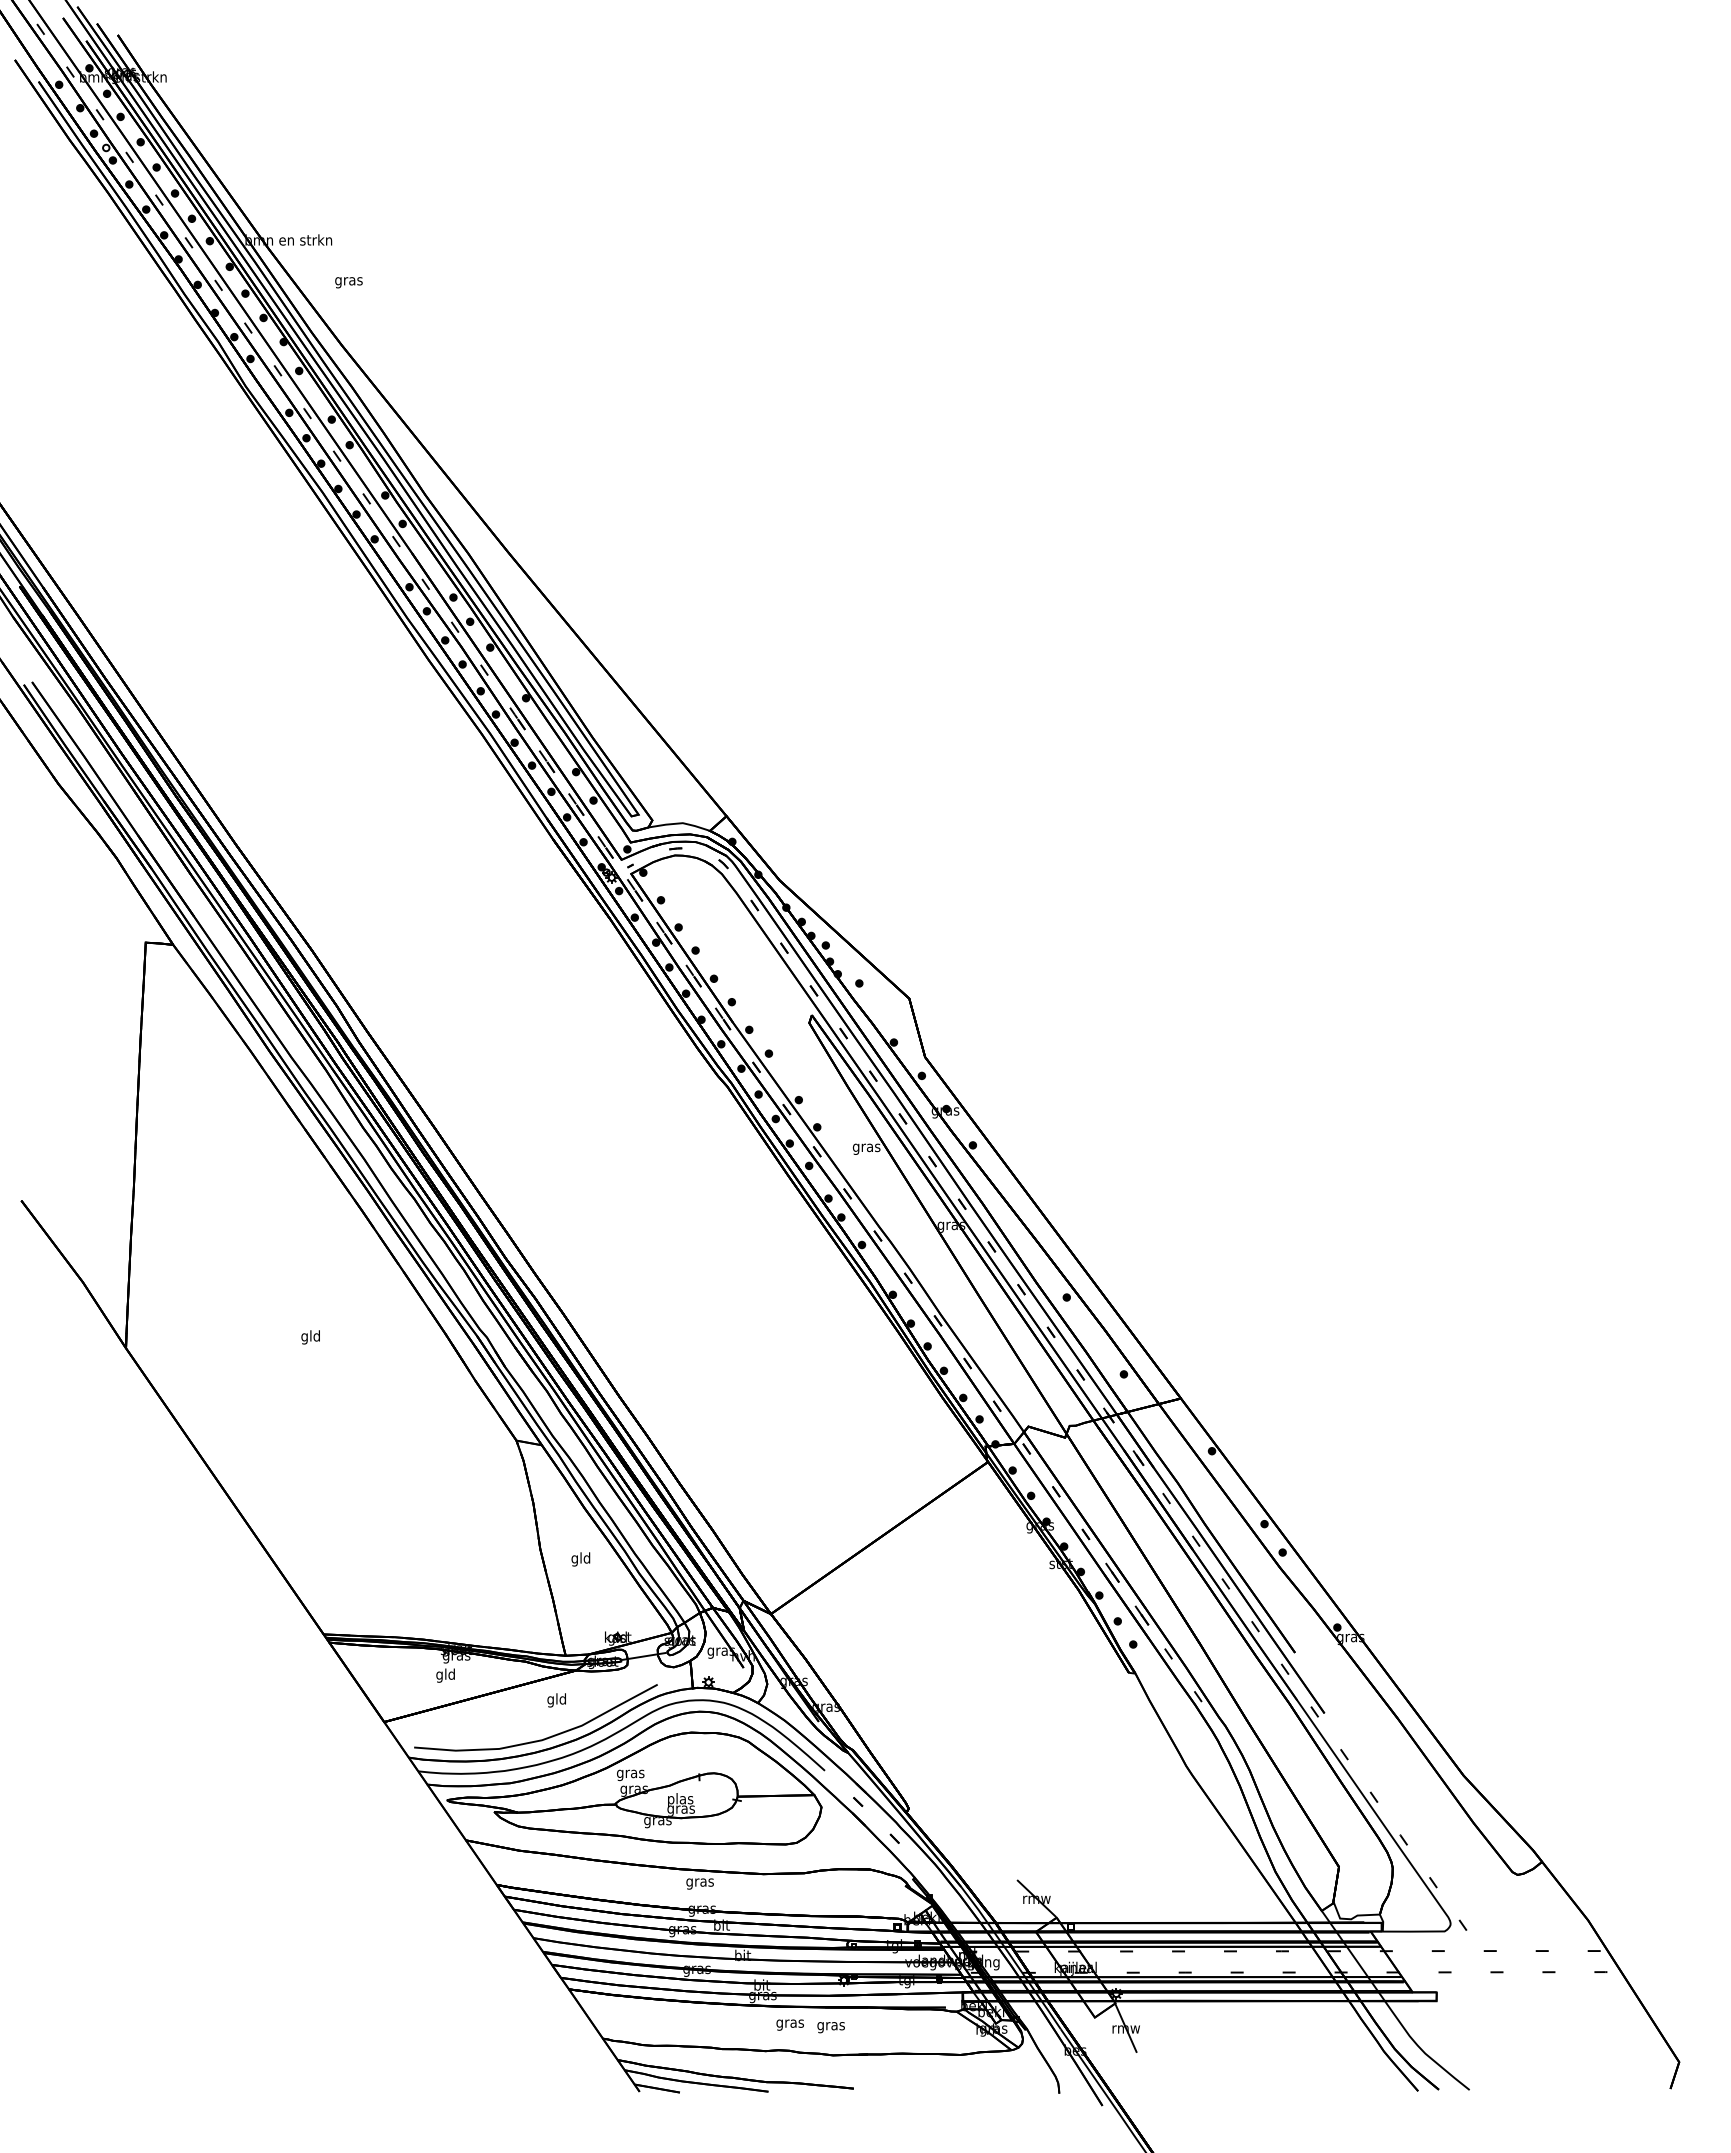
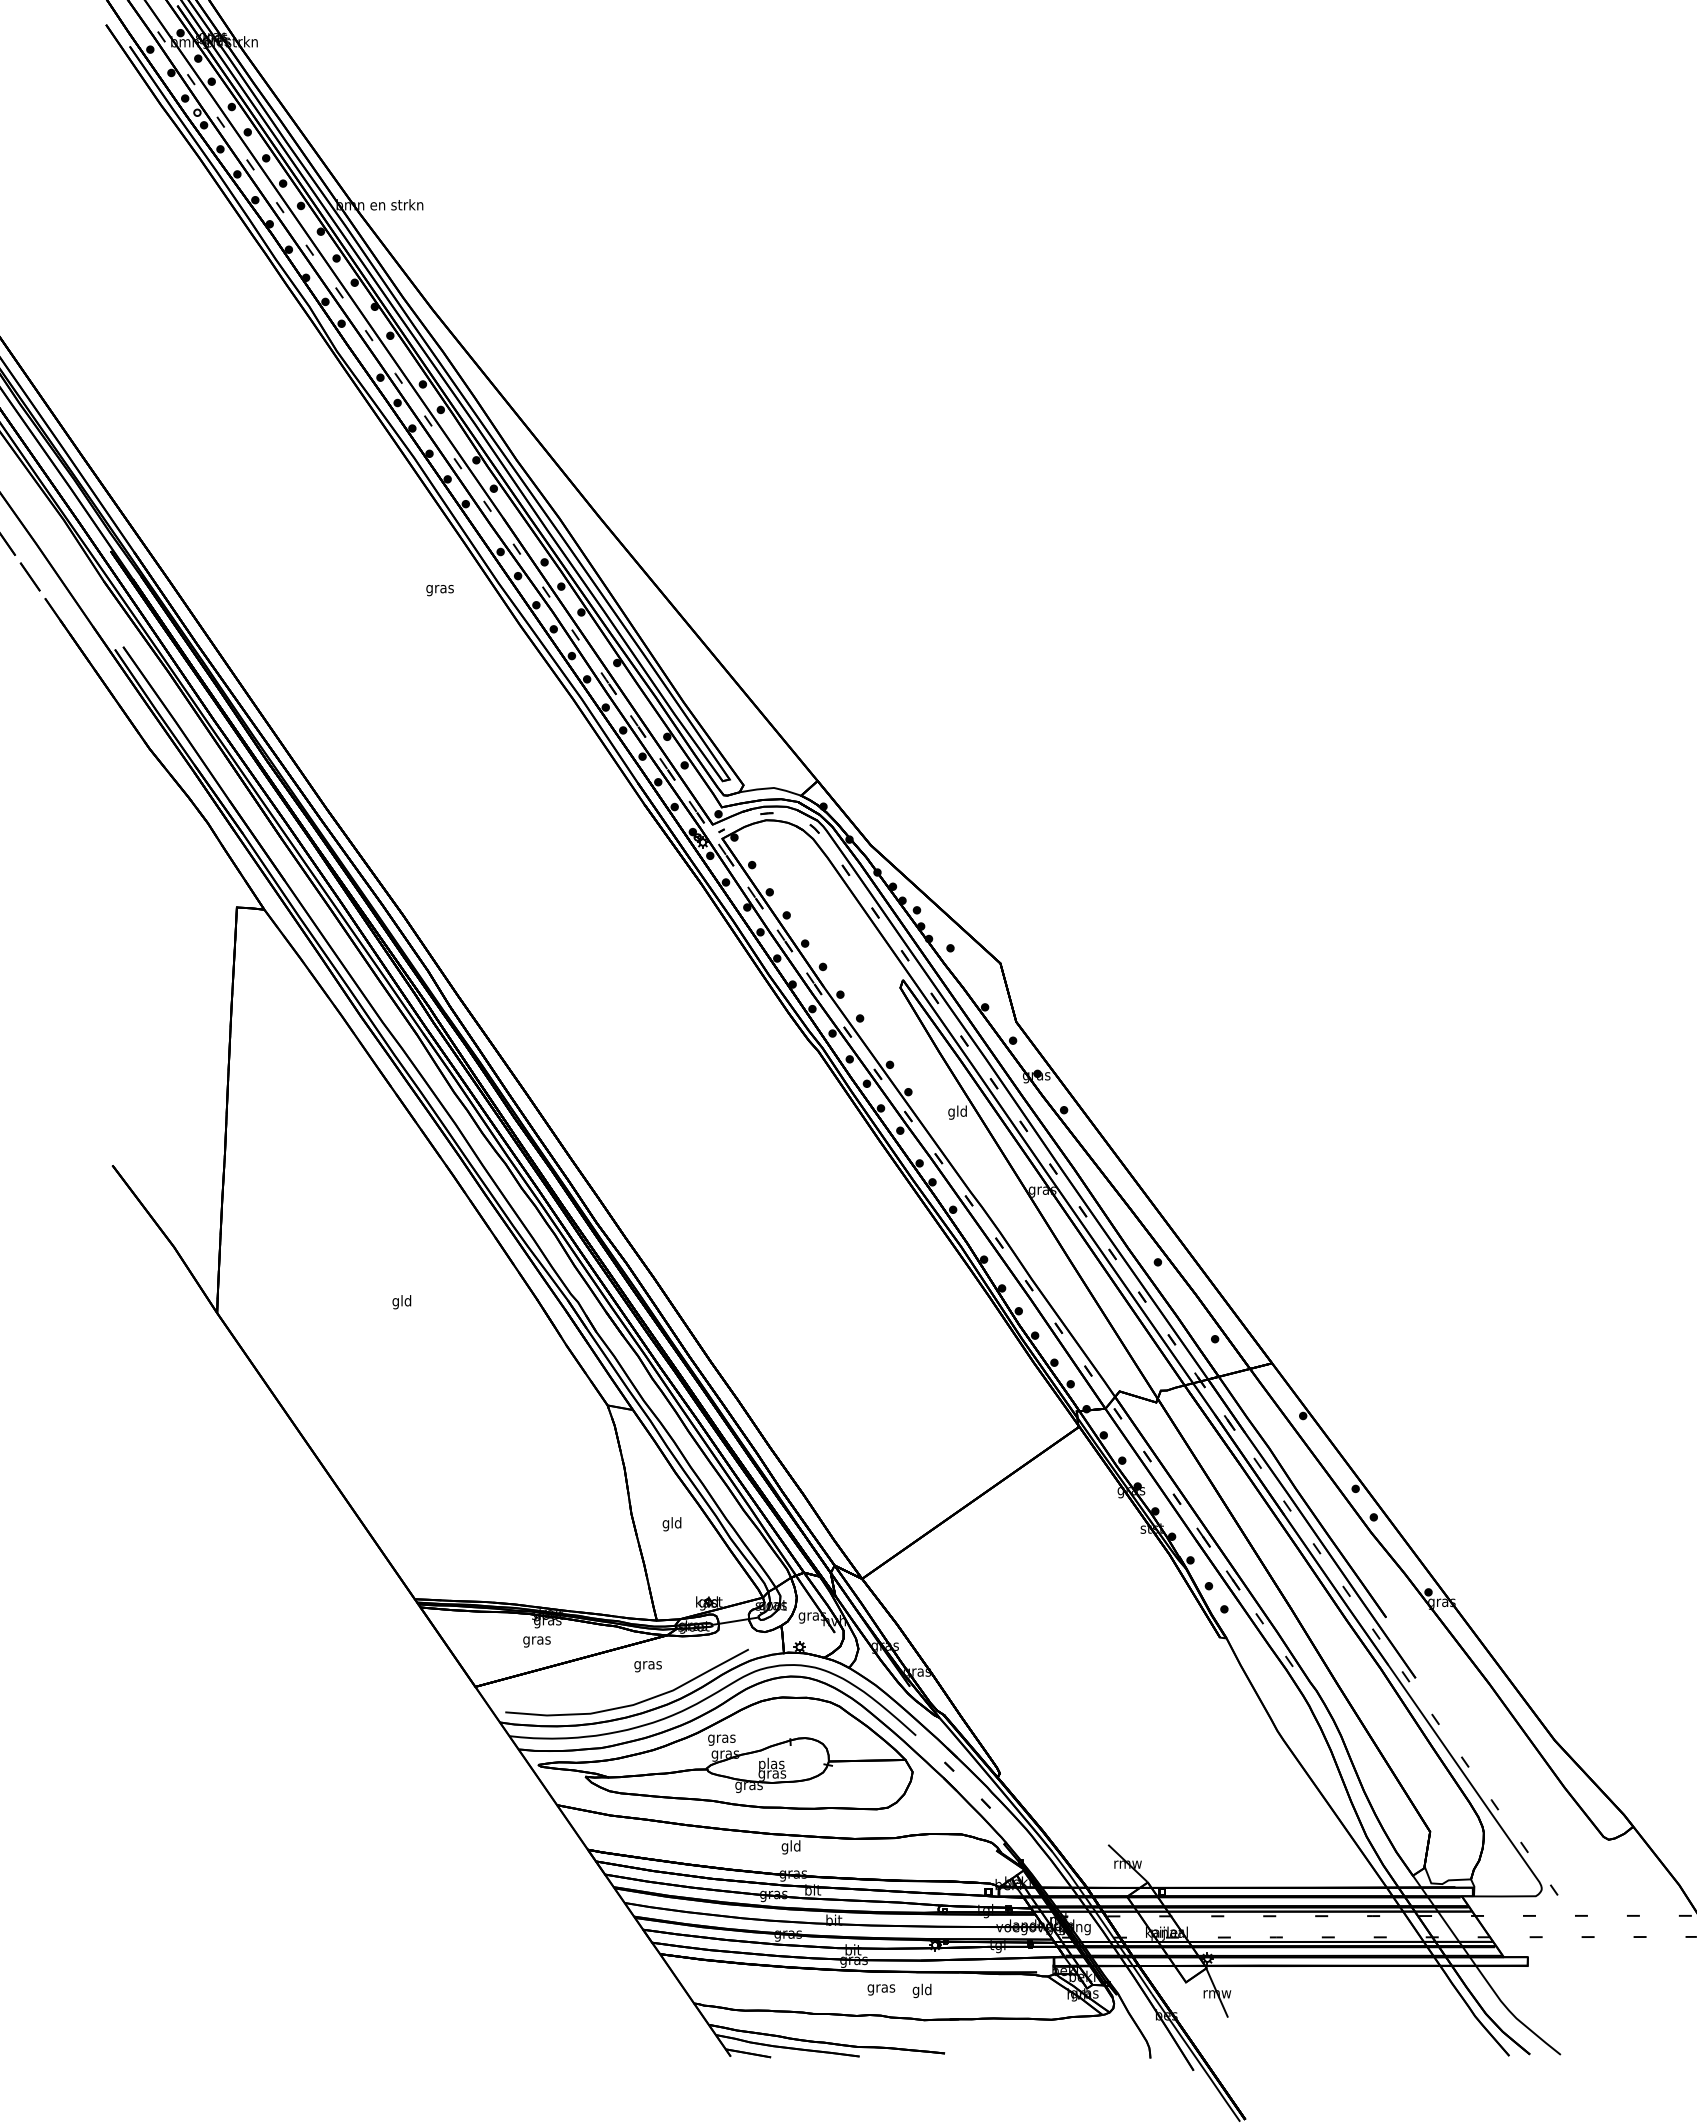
text: (348, 282) -> (439, 590), moved
text: (866, 1147) -> (957, 1112), gras -> gld
text: (445, 1675) -> (536, 1640), gld -> gras
text: (556, 1700) -> (647, 1665), gld -> gras
text: (699, 1882) -> (790, 1847), gras -> gld
text: (830, 2026) -> (921, 1991), gras -> gld

